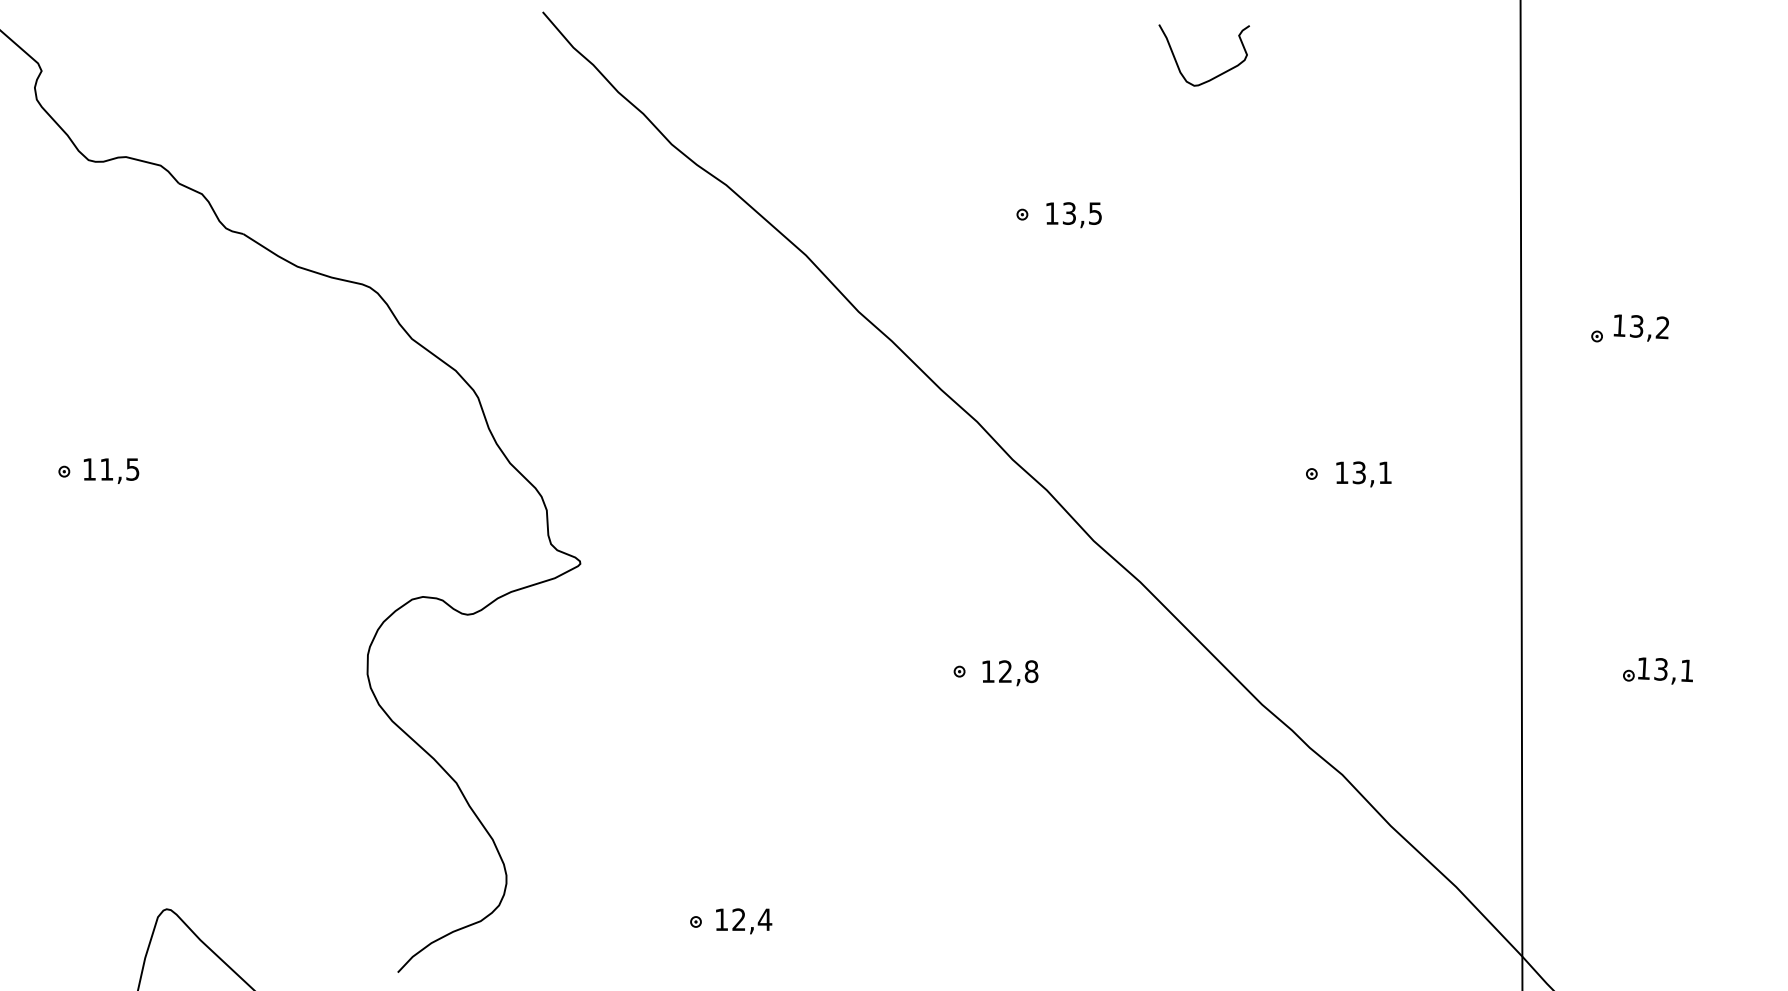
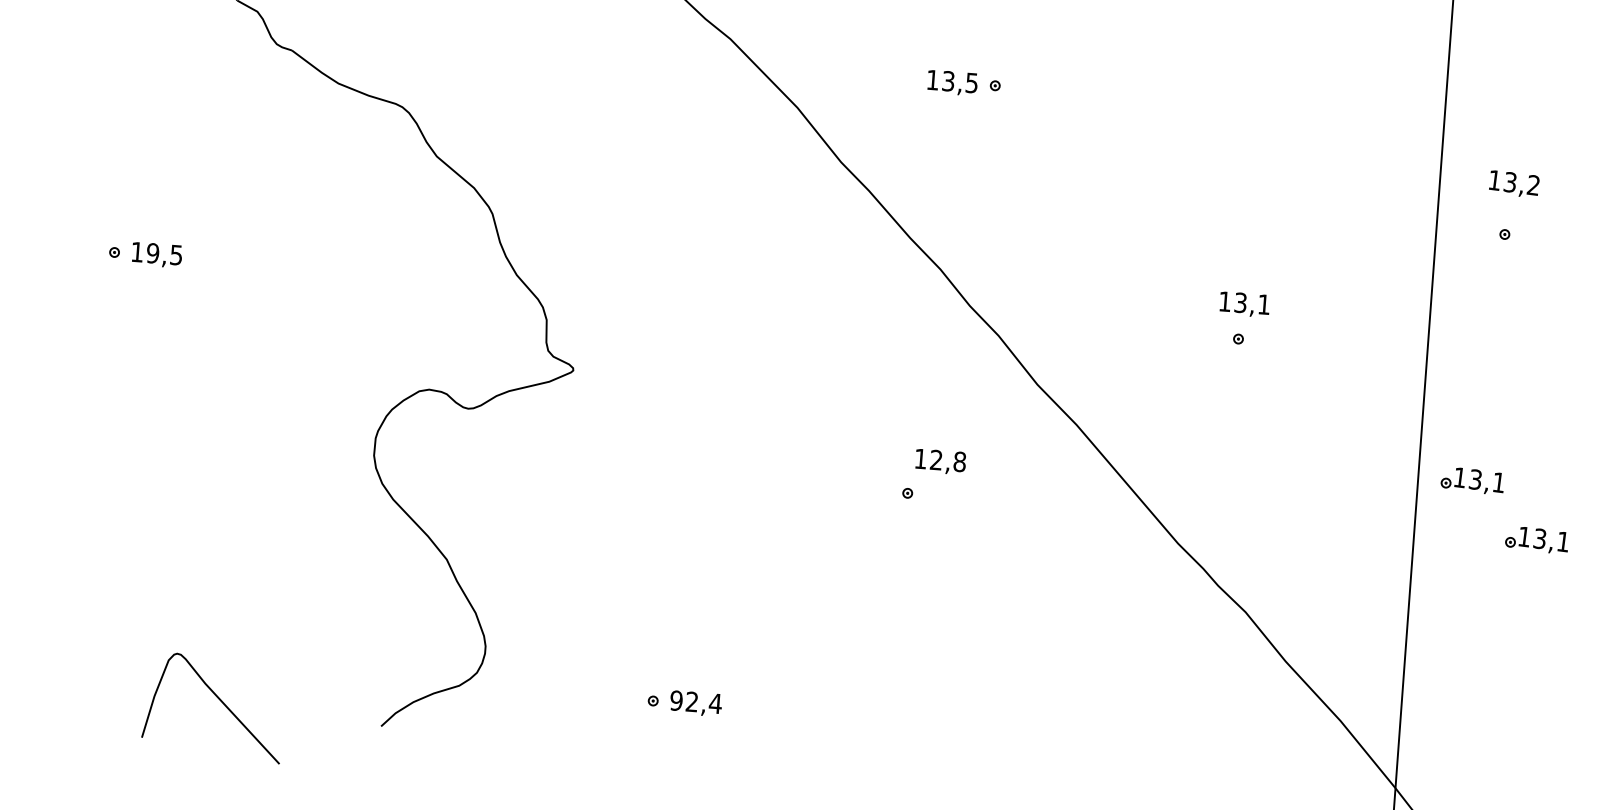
text: (1073, 215) -> (952, 83), moved
text: (1640, 327) -> (1513, 183), moved
text: (106, 469) -> (152, 253), 11,5 -> 19,5
text: (1363, 474) -> (1244, 304), moved
part: (1581, 610) -> (1472, 480), added
text: (1010, 673) -> (940, 462), moved
text: (721, 919) -> (676, 700), 12,4 -> 92,4

